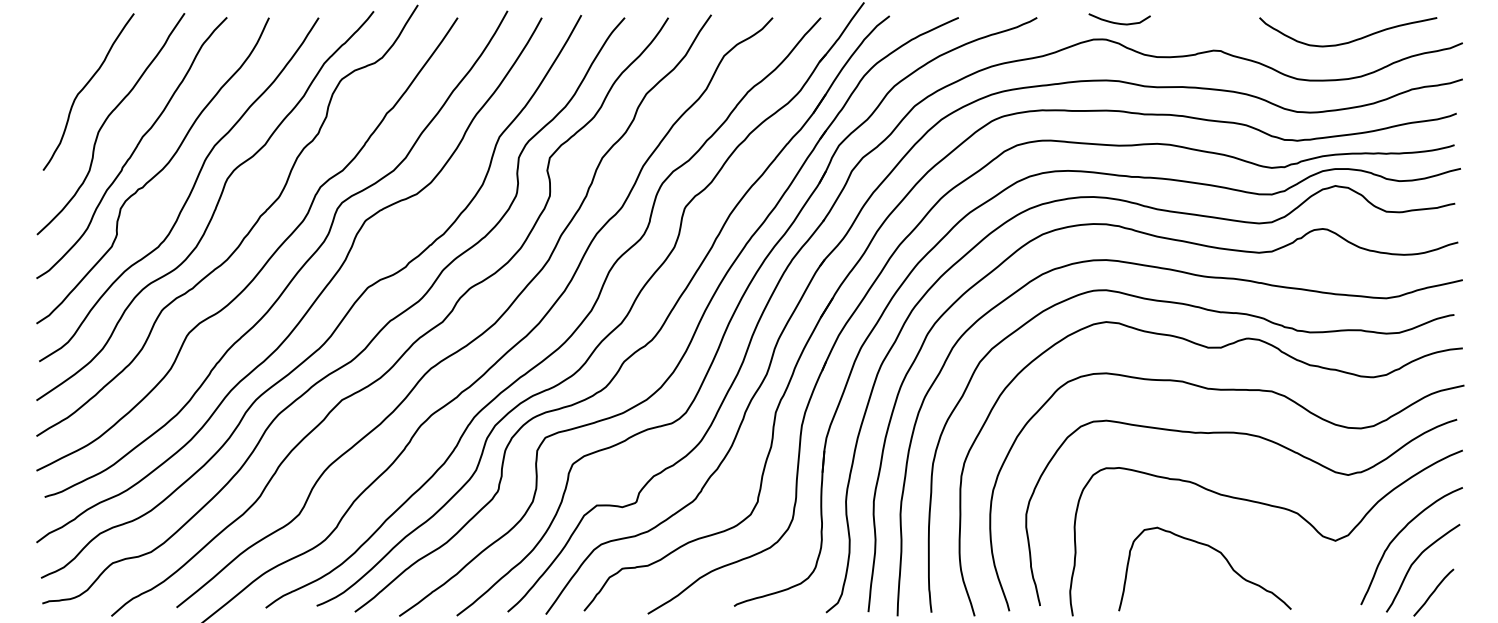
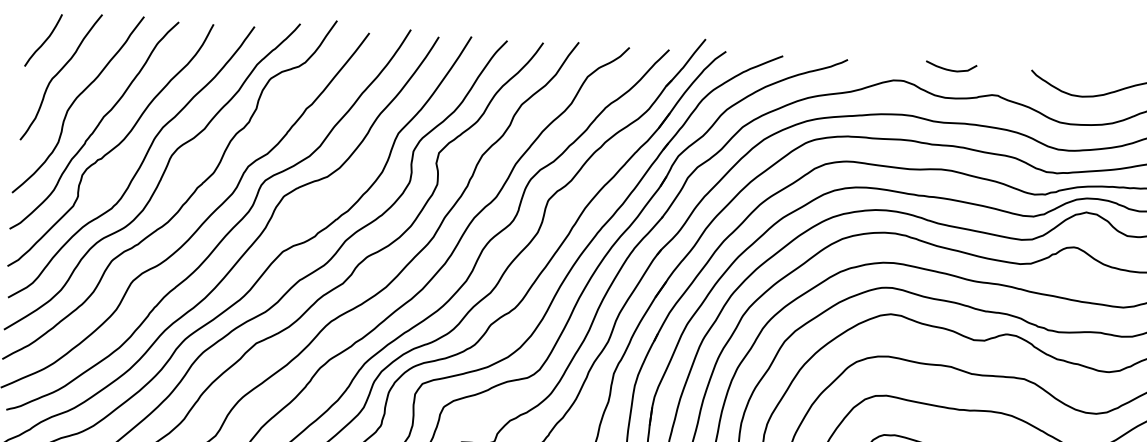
curve: (1119, 22) -> (951, 69), moved
curve: (65, 49) -> (44, 41), added

